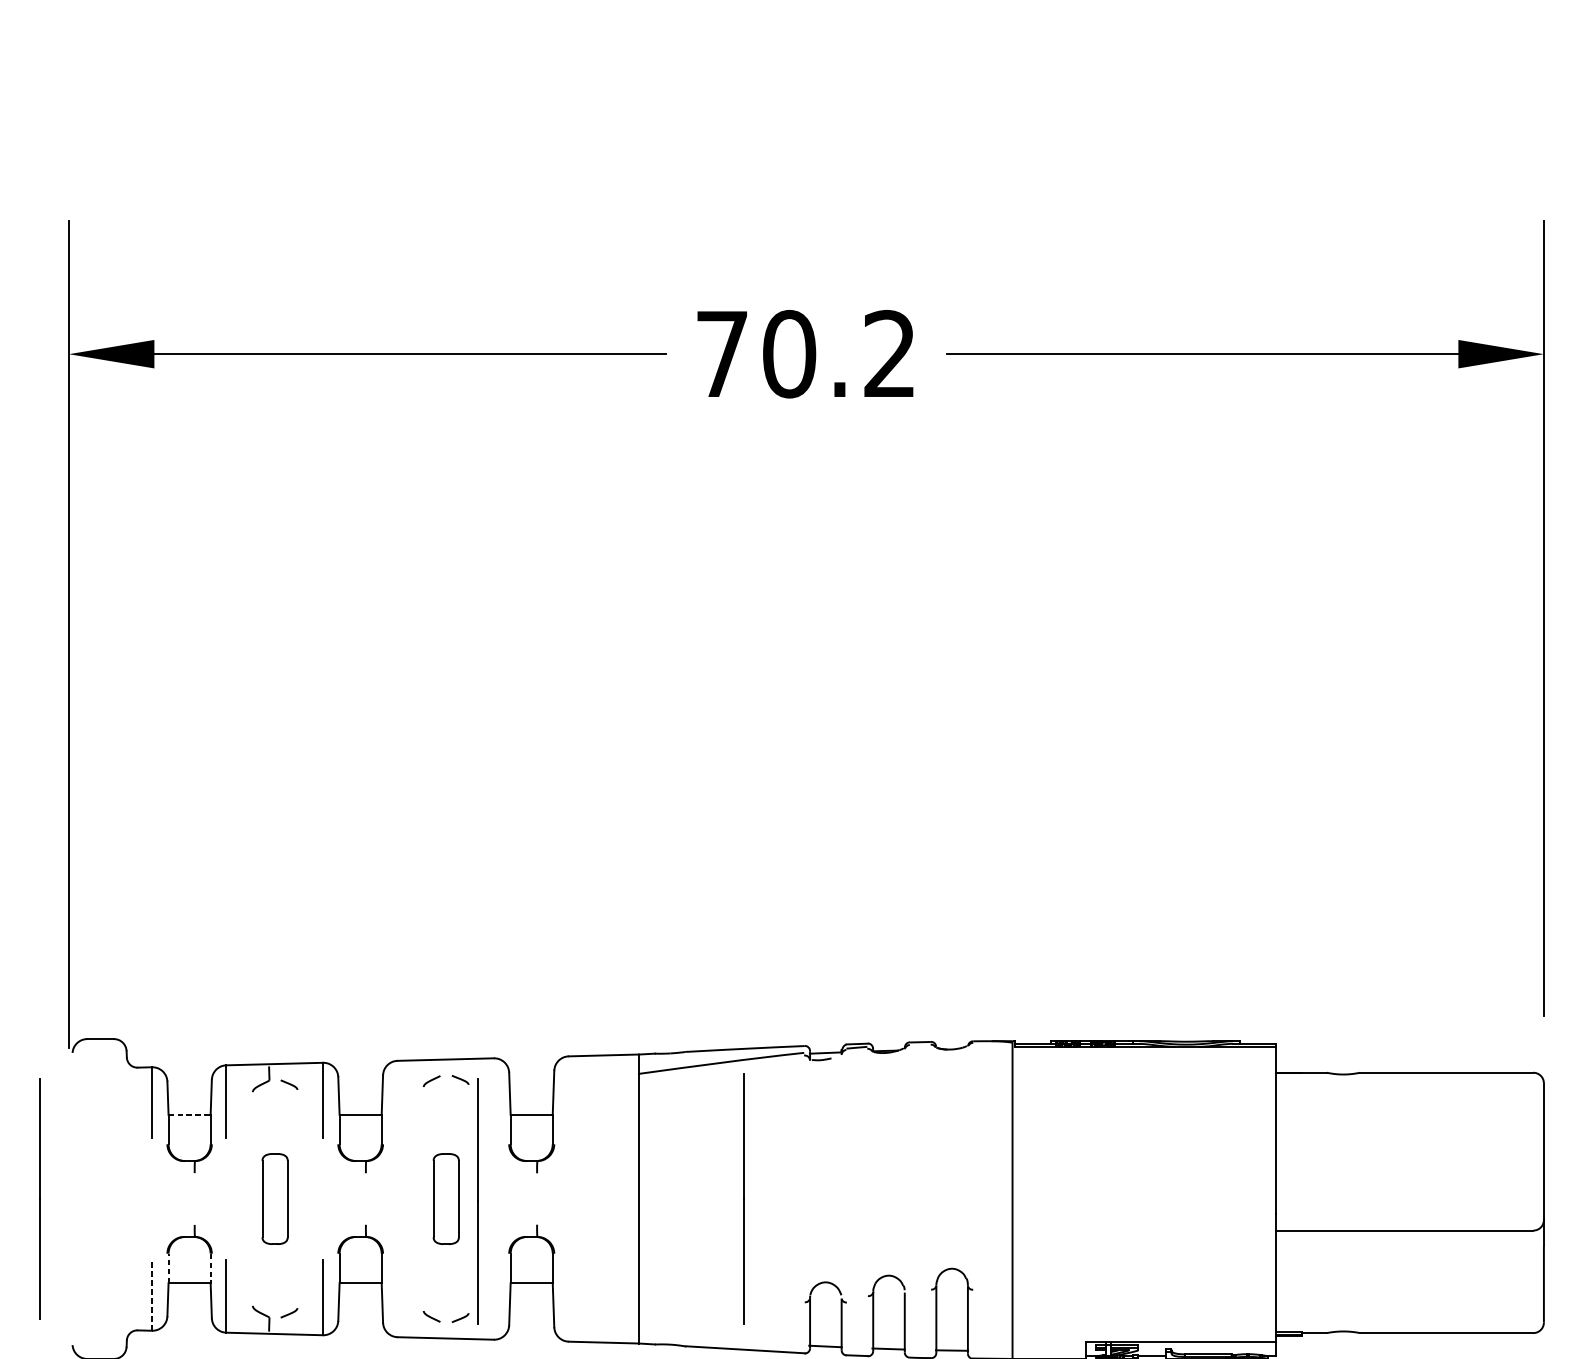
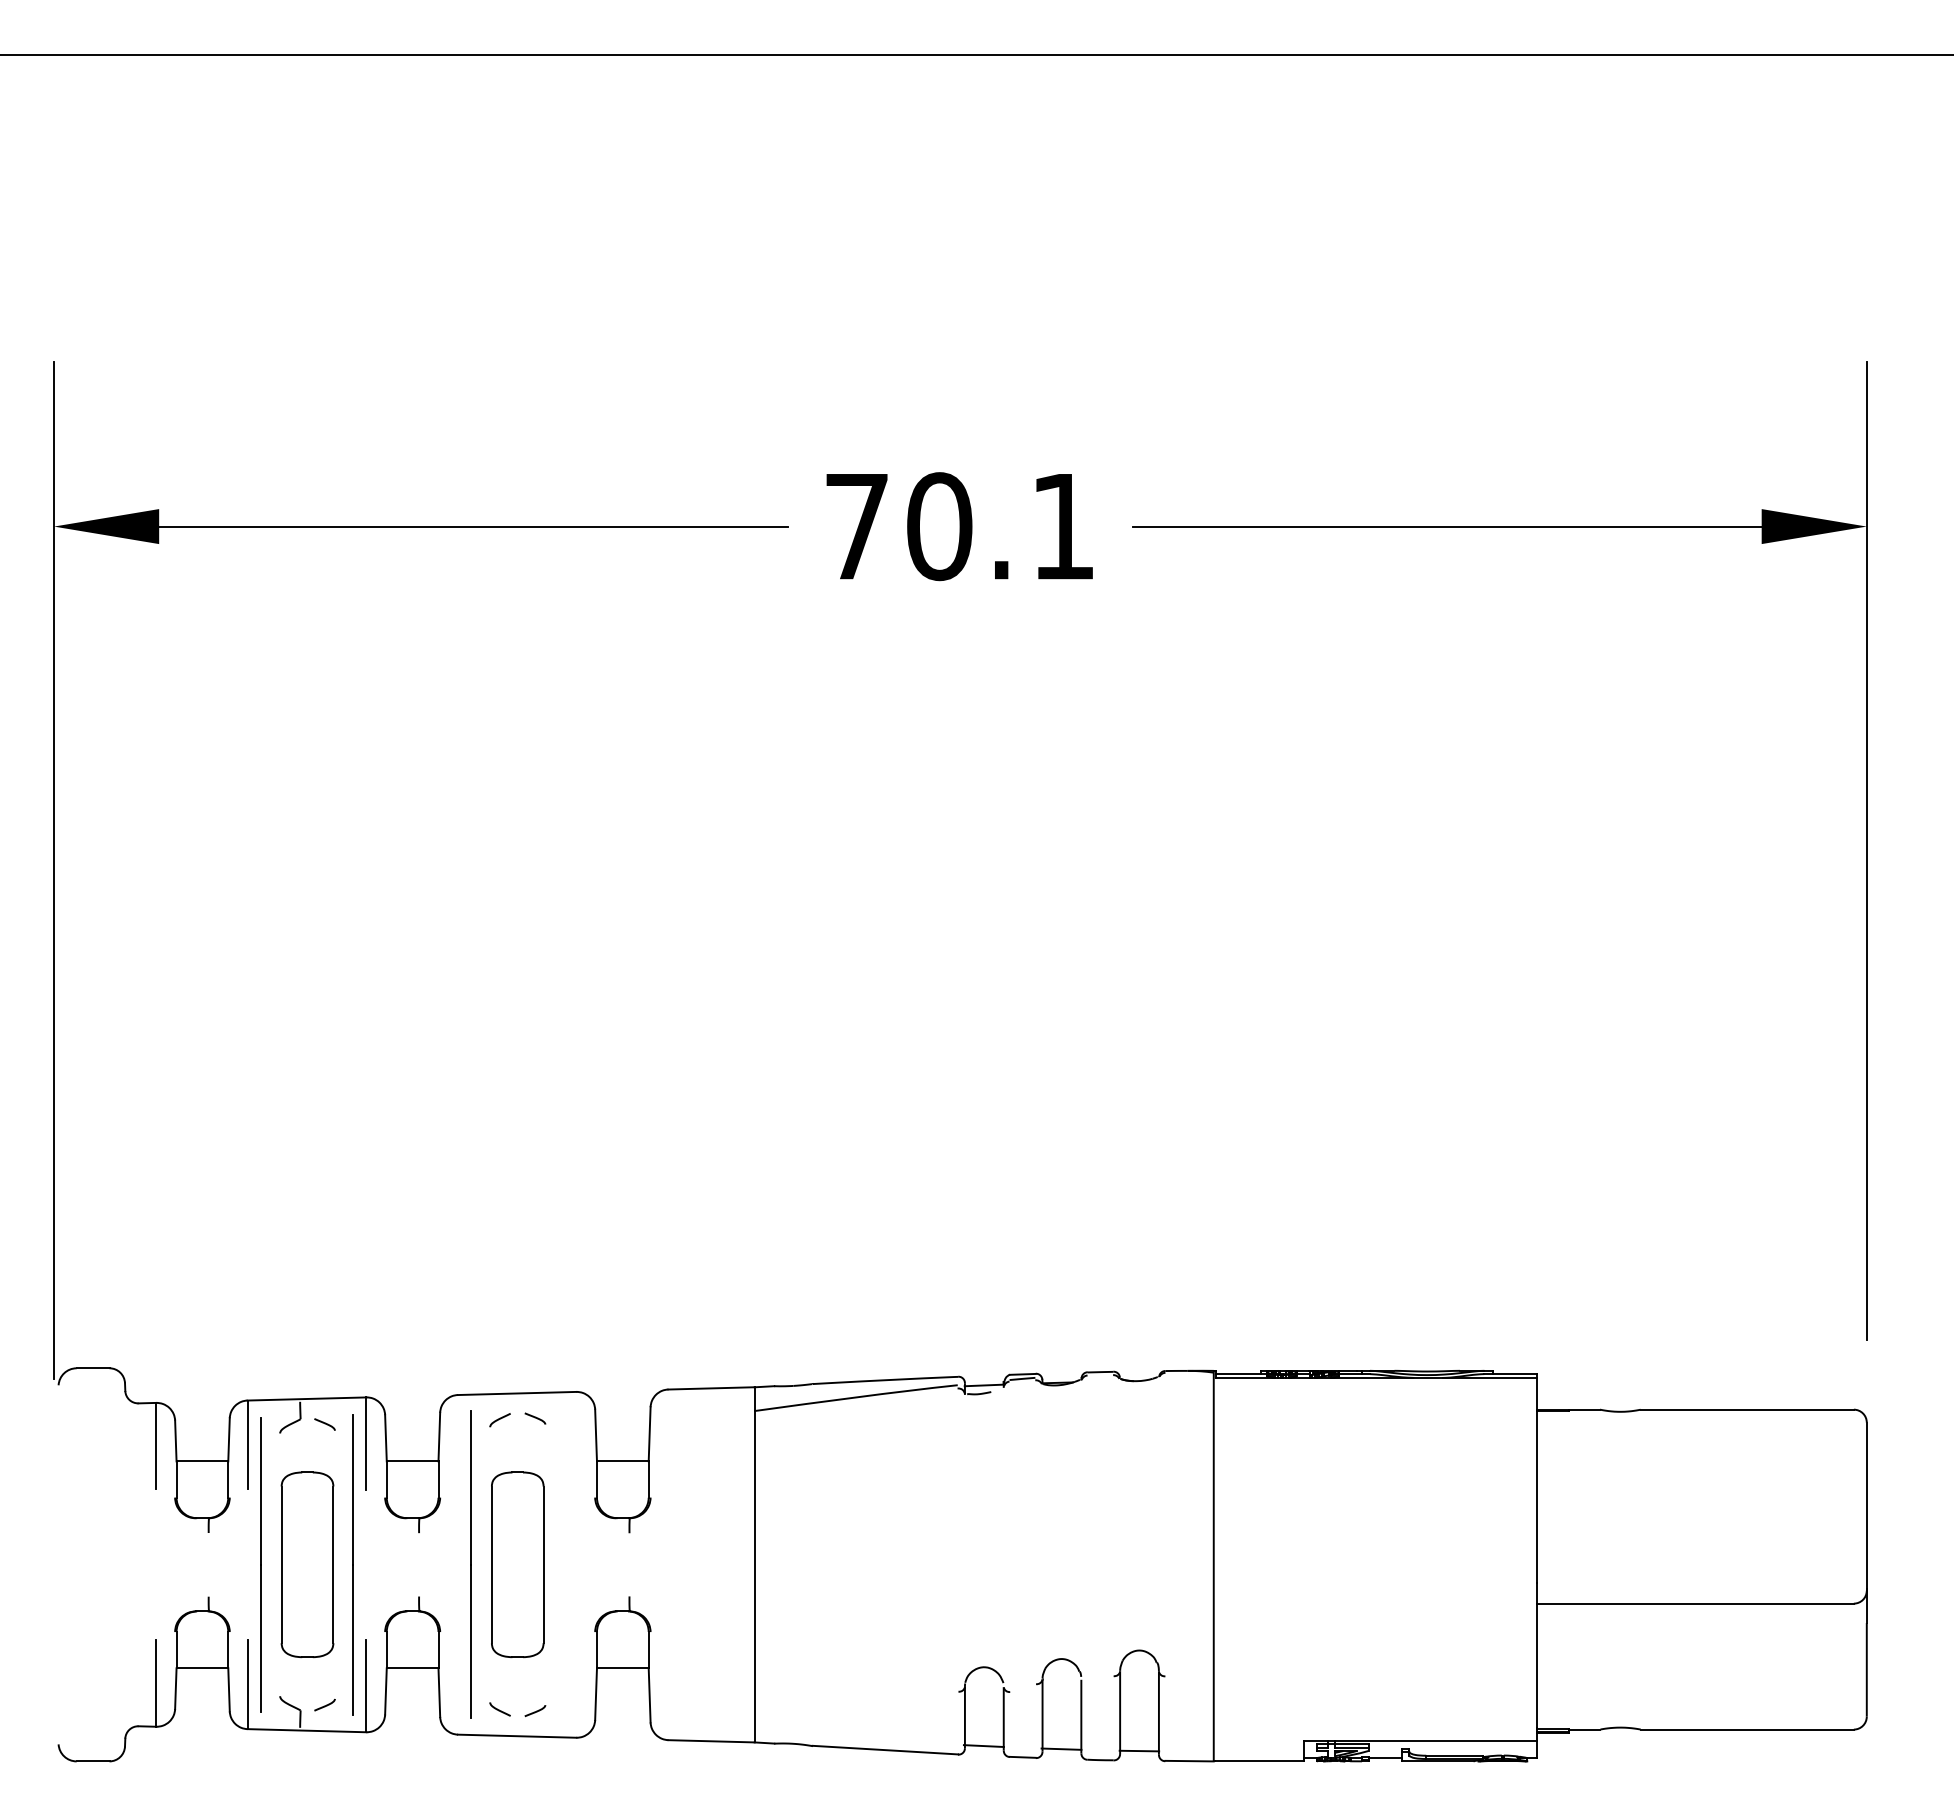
text: (888, 353) -> (1061, 525), 70.2 -> 70.1
line: (189, 1114) -> (202, 1461), dashed -> solid
line: (39, 1198) -> (260, 1564), moved
part: (275, 1198) -> (307, 1564), size x1.67
part: (445, 1198) -> (517, 1564), size x1.67
line: (742, 1198) -> (470, 1564), moved
line: (477, 1201) -> (352, 1564), moved
line: (168, 1267) -> (176, 1649), dashed -> solid
line: (210, 1268) -> (228, 1650), dashed -> solid
line: (152, 1295) -> (156, 1683), dashed -> solid

